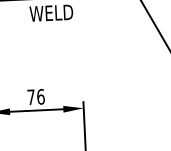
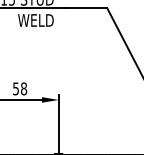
text: (36, 96) -> (20, 88), 76 -> 58

